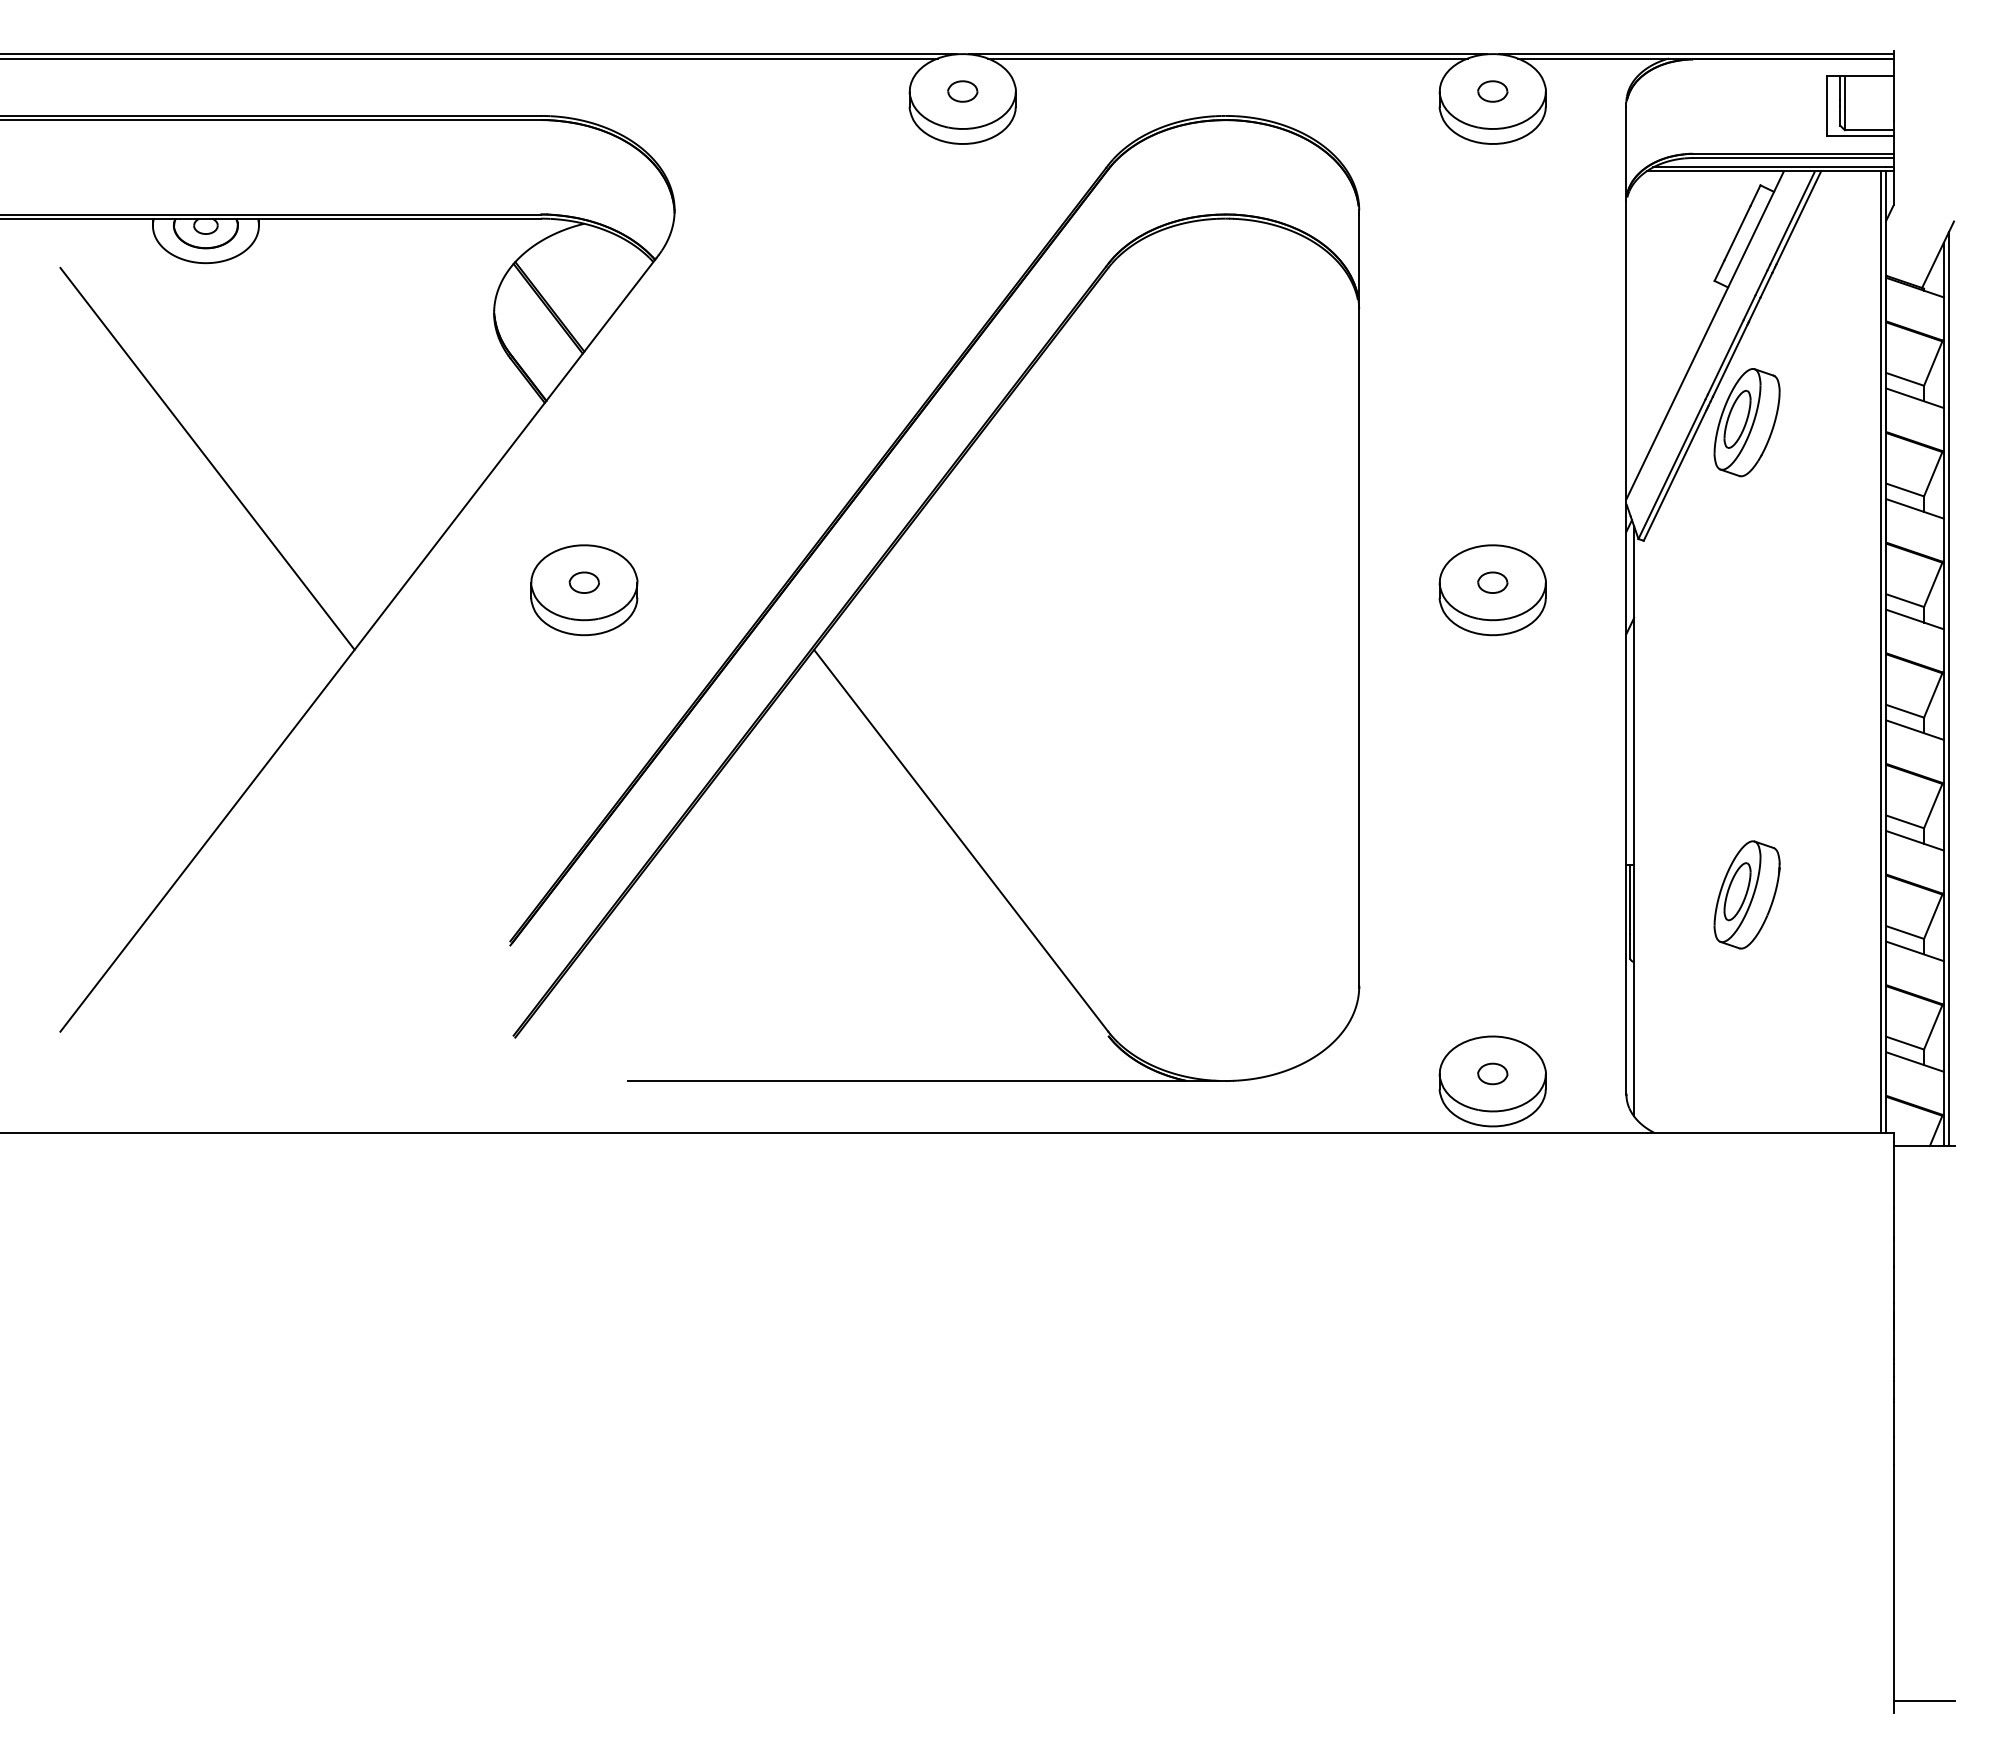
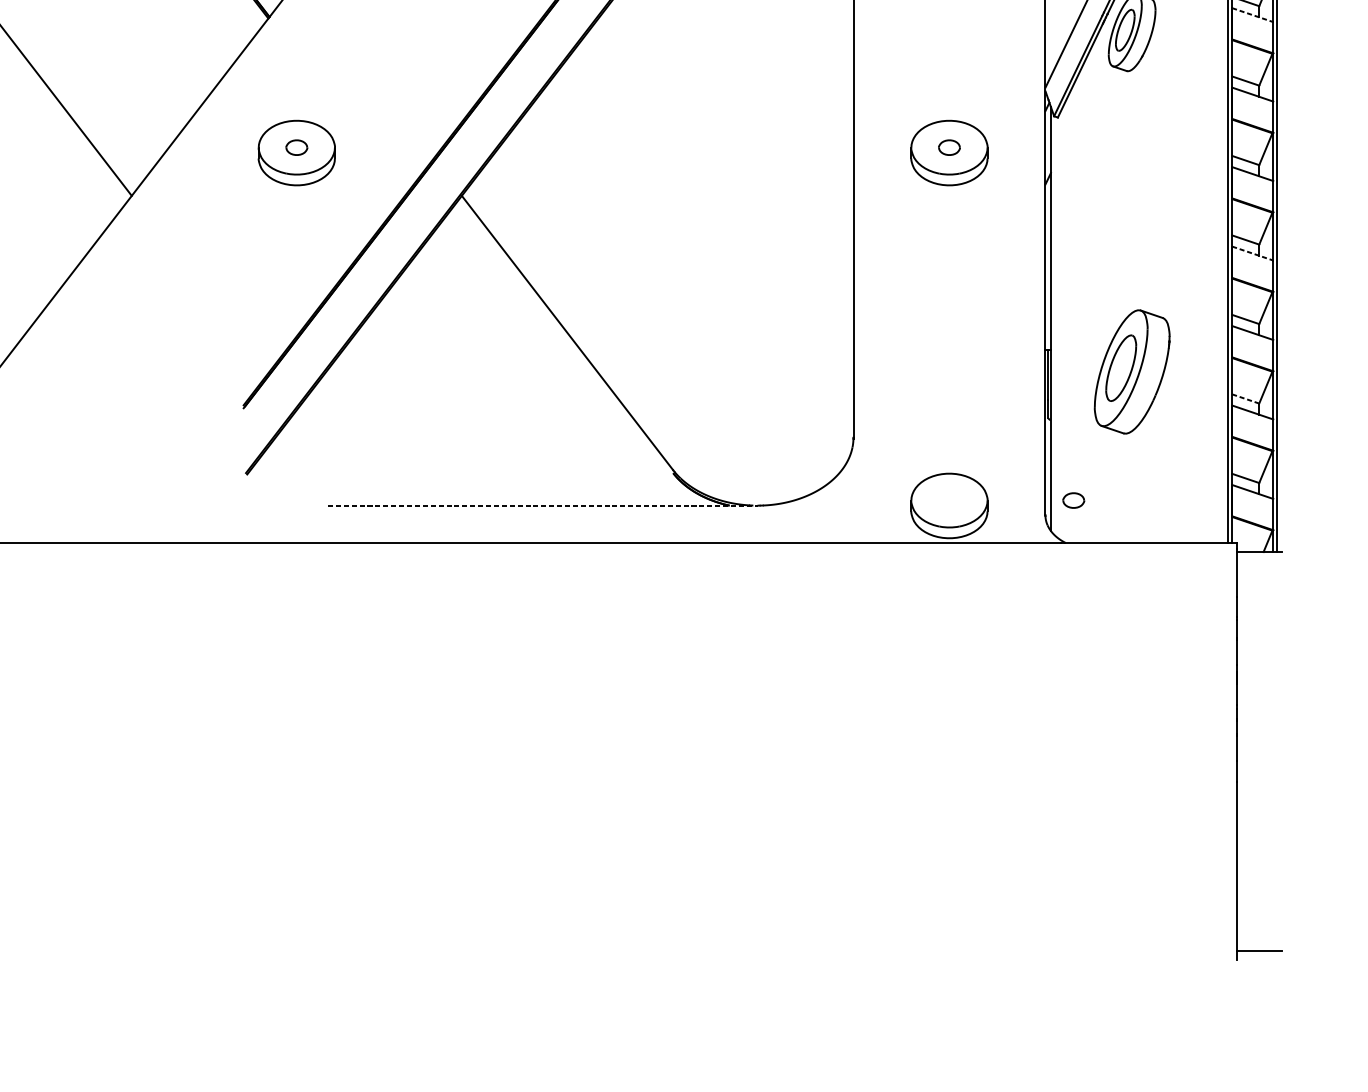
line: (1915, 398) -> (1253, 15), solid -> dashed
line: (1915, 730) -> (1253, 253), solid -> dashed
part: (1746, 894) -> (1131, 371), size x1.6
line: (1905, 932) -> (1245, 398), solid -> dashed
part: (1492, 1073) -> (1073, 500), moved
line: (926, 1081) -> (542, 505), solid -> dashed

